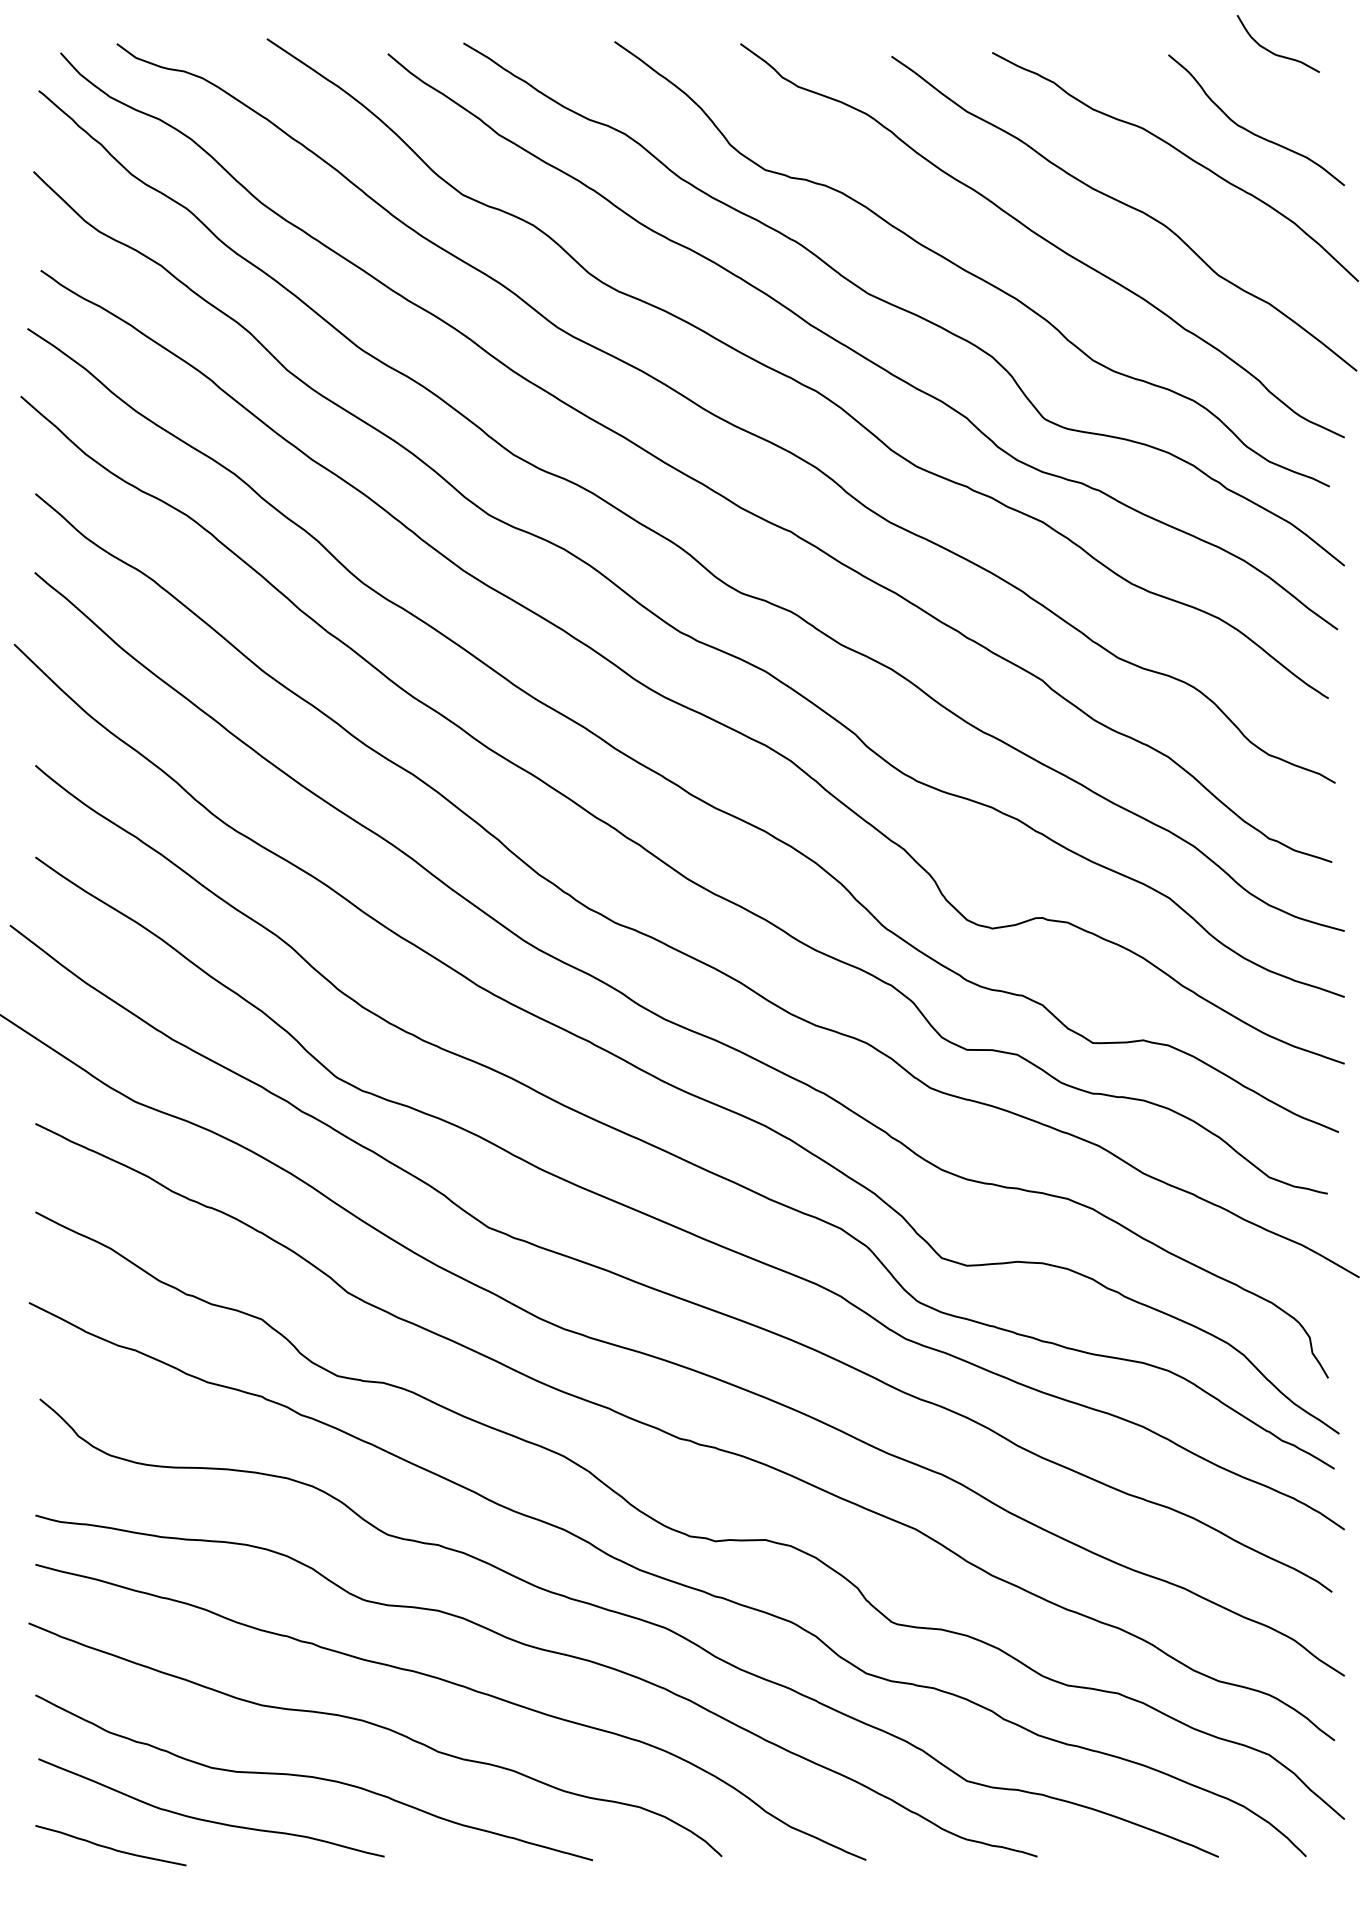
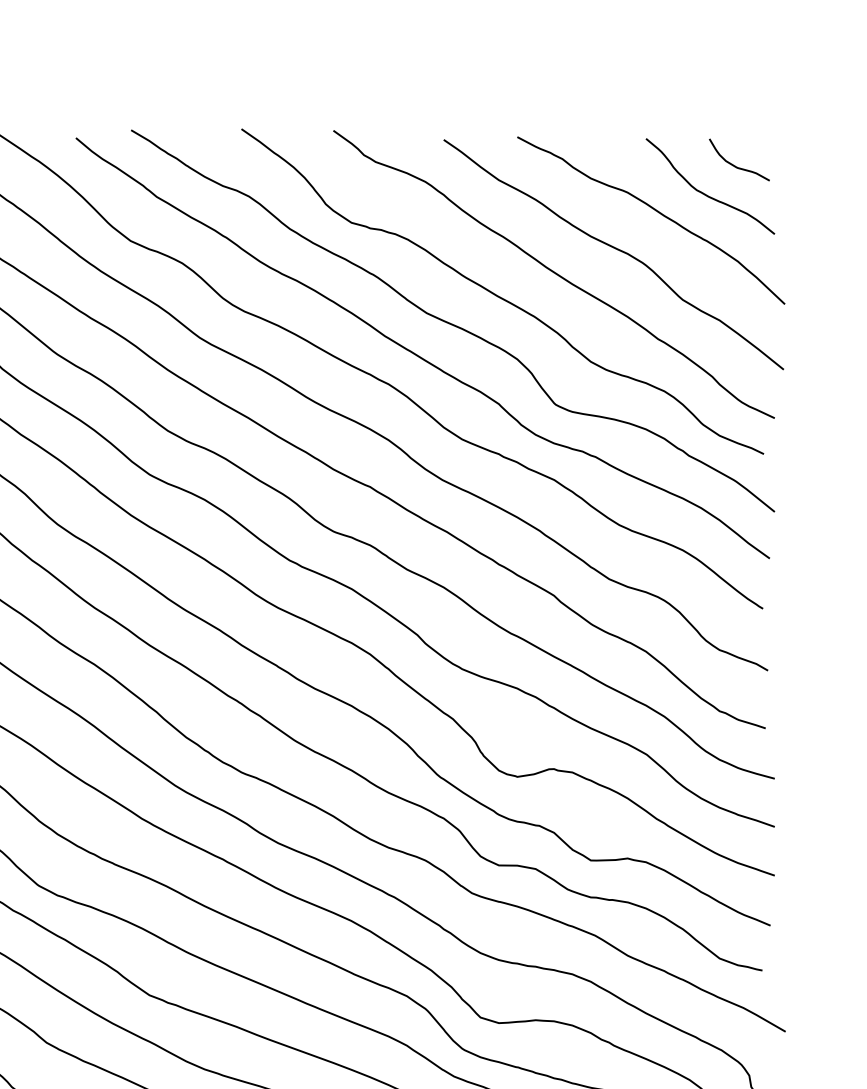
curve: (1273, 52) -> (735, 166), moved

